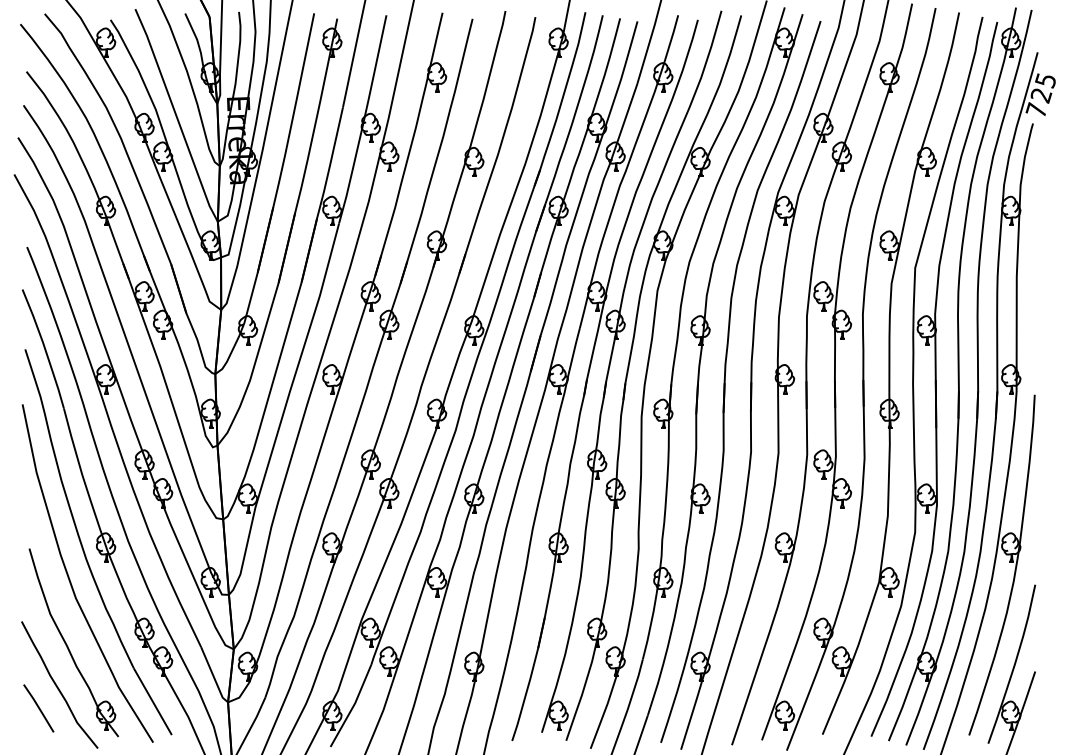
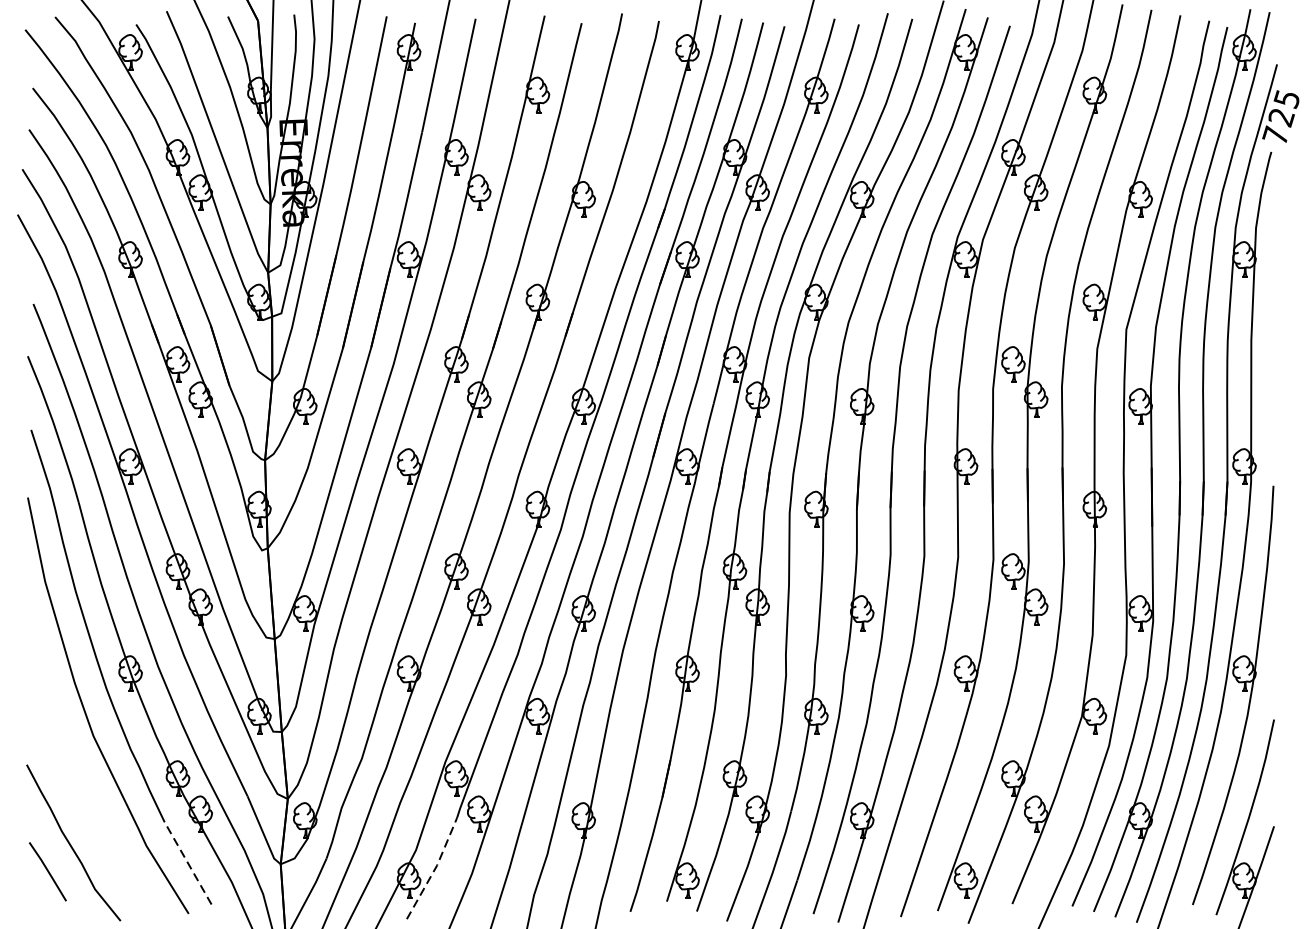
part: (67, 644) -> (83, 793), removed
line: (152, 701) -> (187, 863), solid -> dashed
line: (353, 706) -> (435, 869), solid -> dashed

